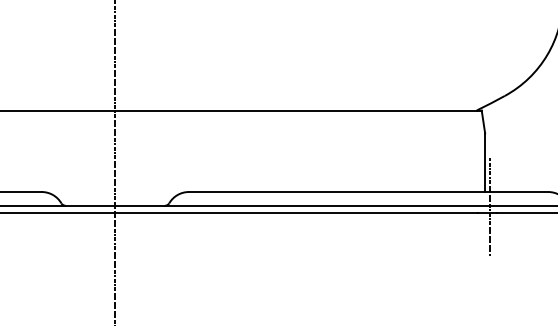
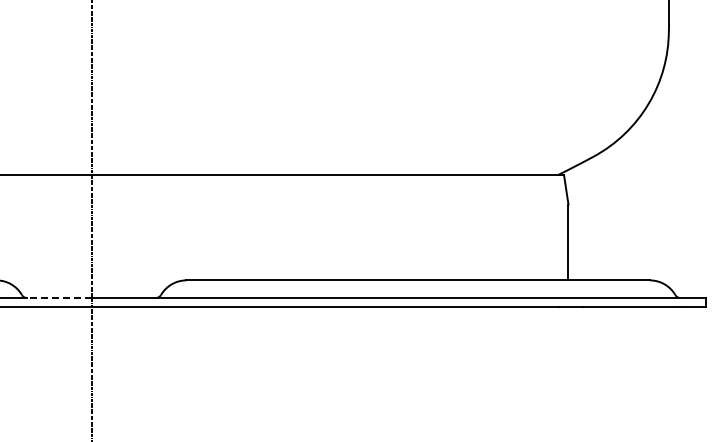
line: (89, 206) -> (58, 298), solid -> dashed
line: (490, 206) -> (575, 299), removed

